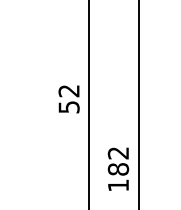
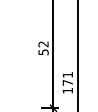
text: (117, 160) -> (67, 78), 182 -> 171

